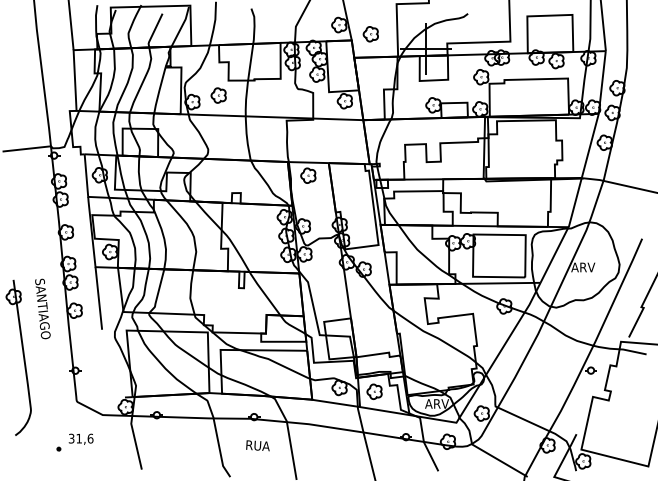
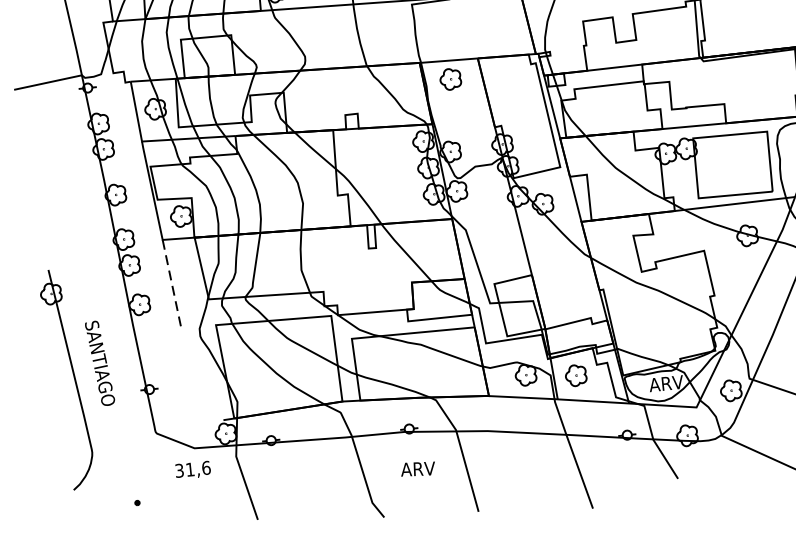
line: (98, 298) -> (171, 283), solid -> dashed
text: (42, 308) -> (99, 362), moved
text: (80, 438) -> (192, 469), moved
text: (257, 445) -> (418, 468), RUA -> ARV

